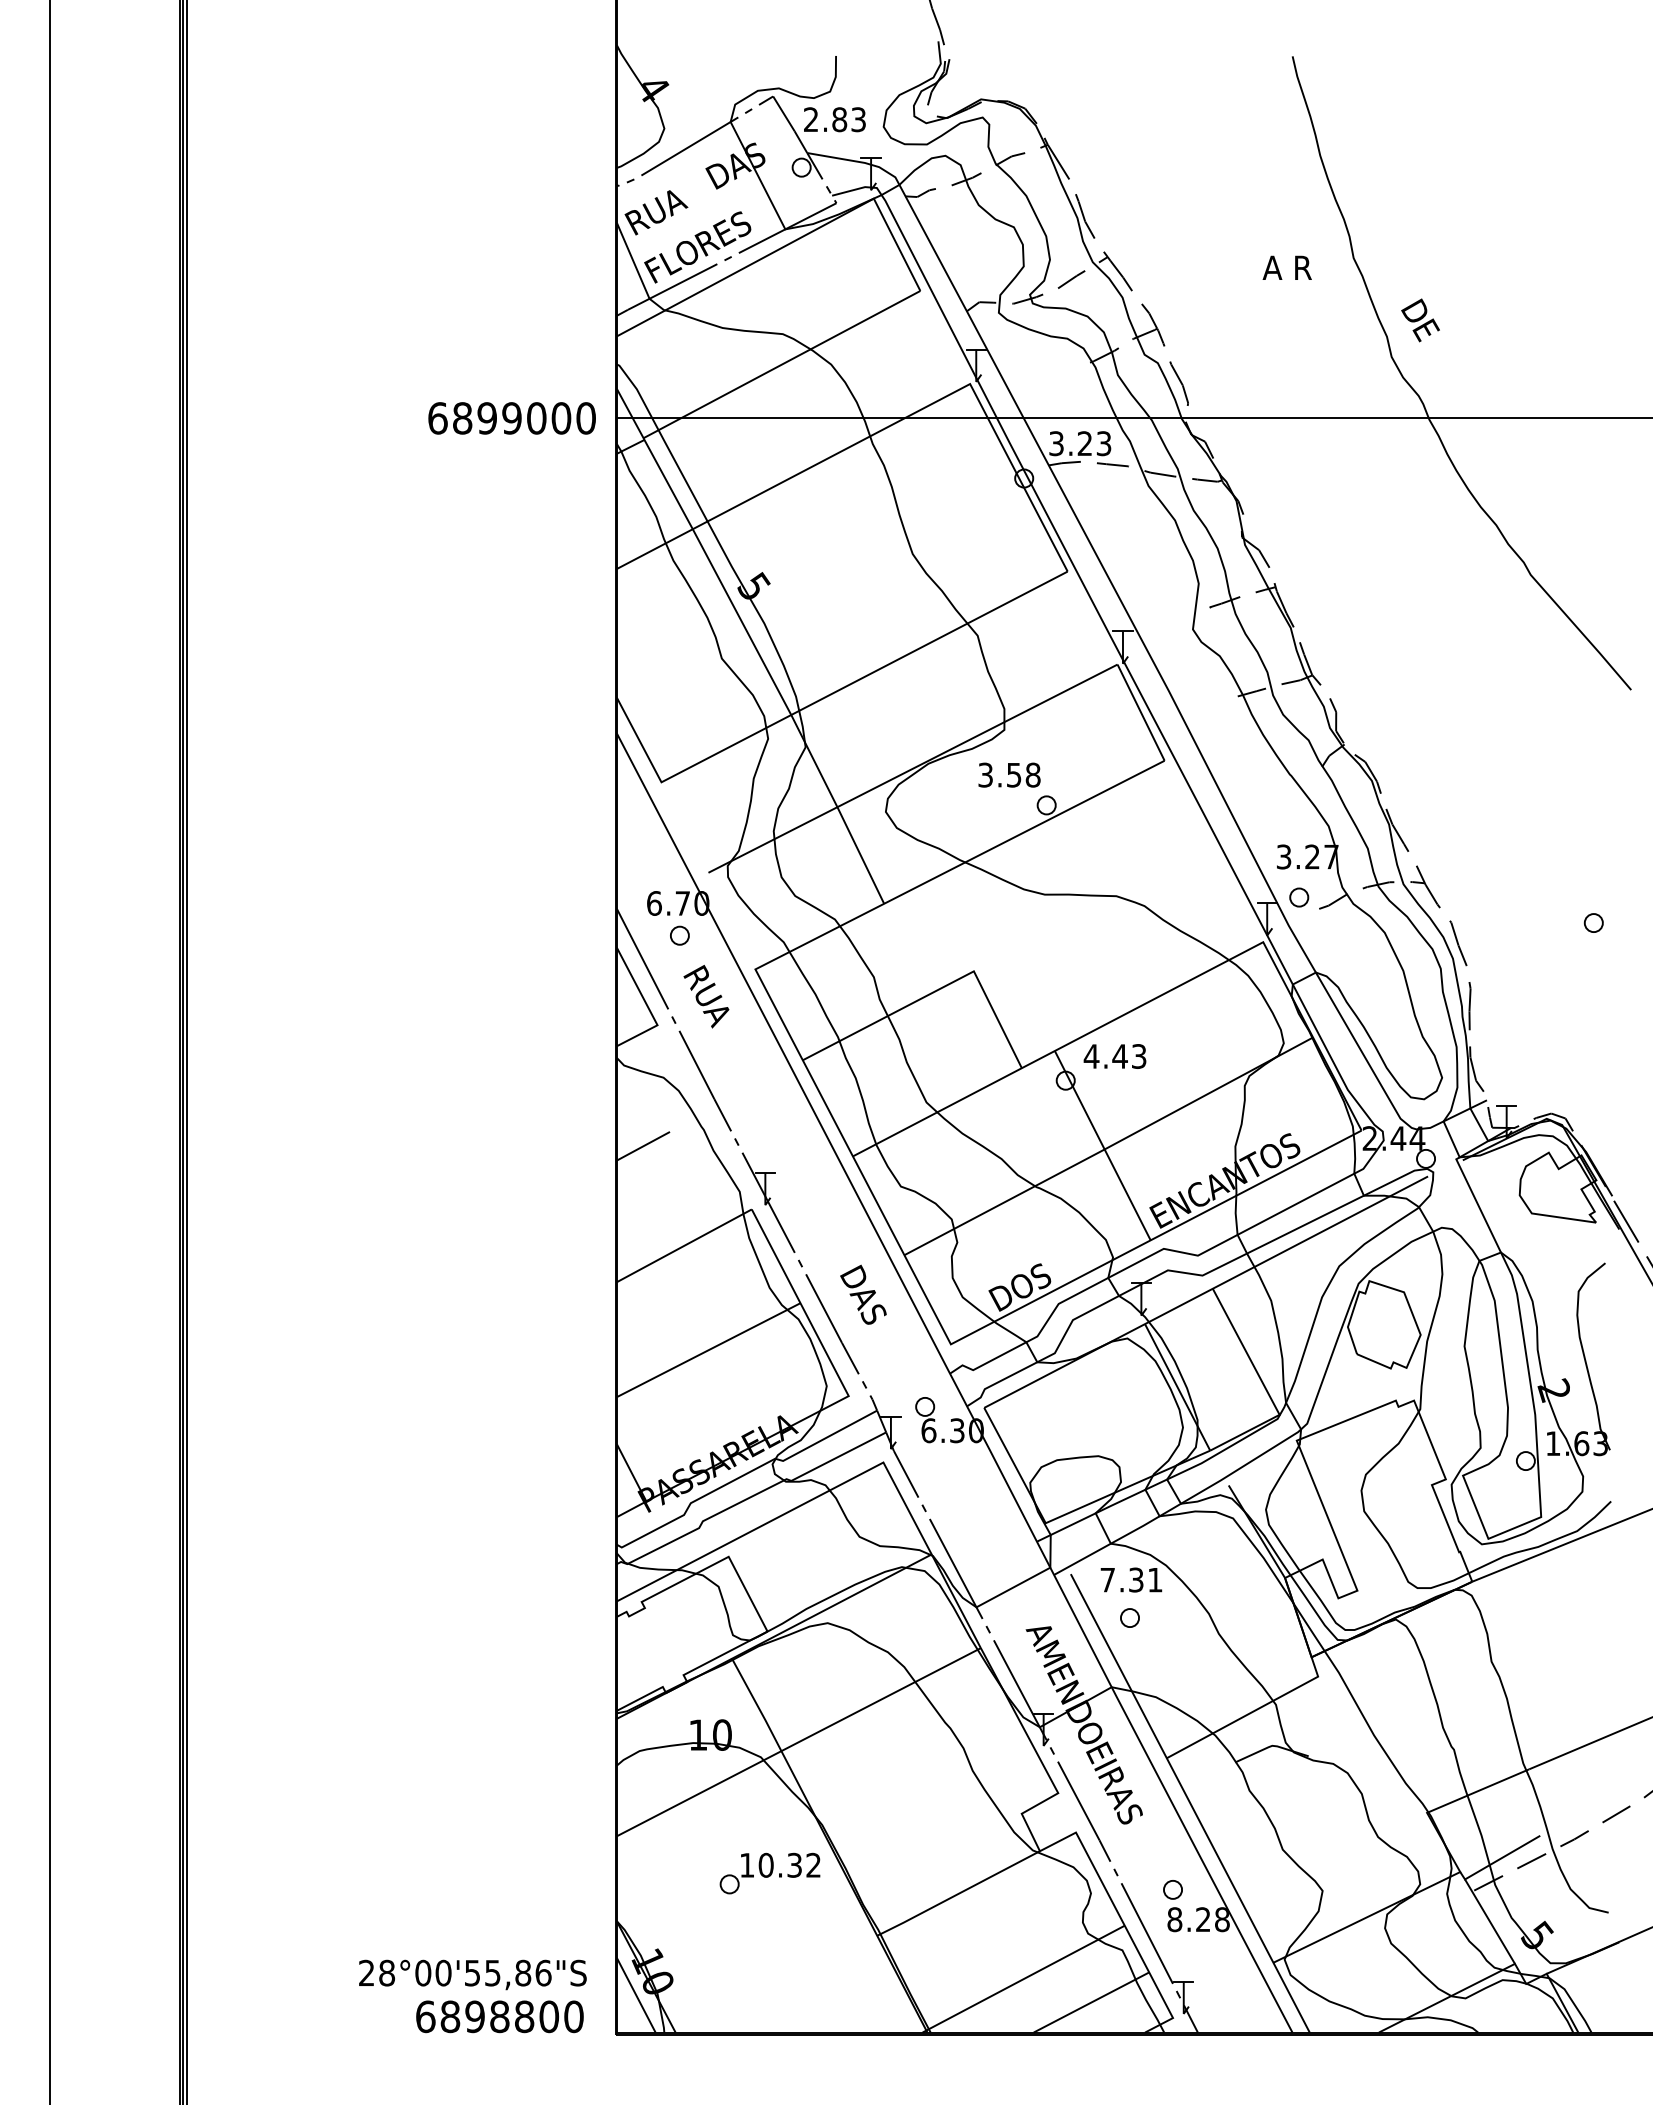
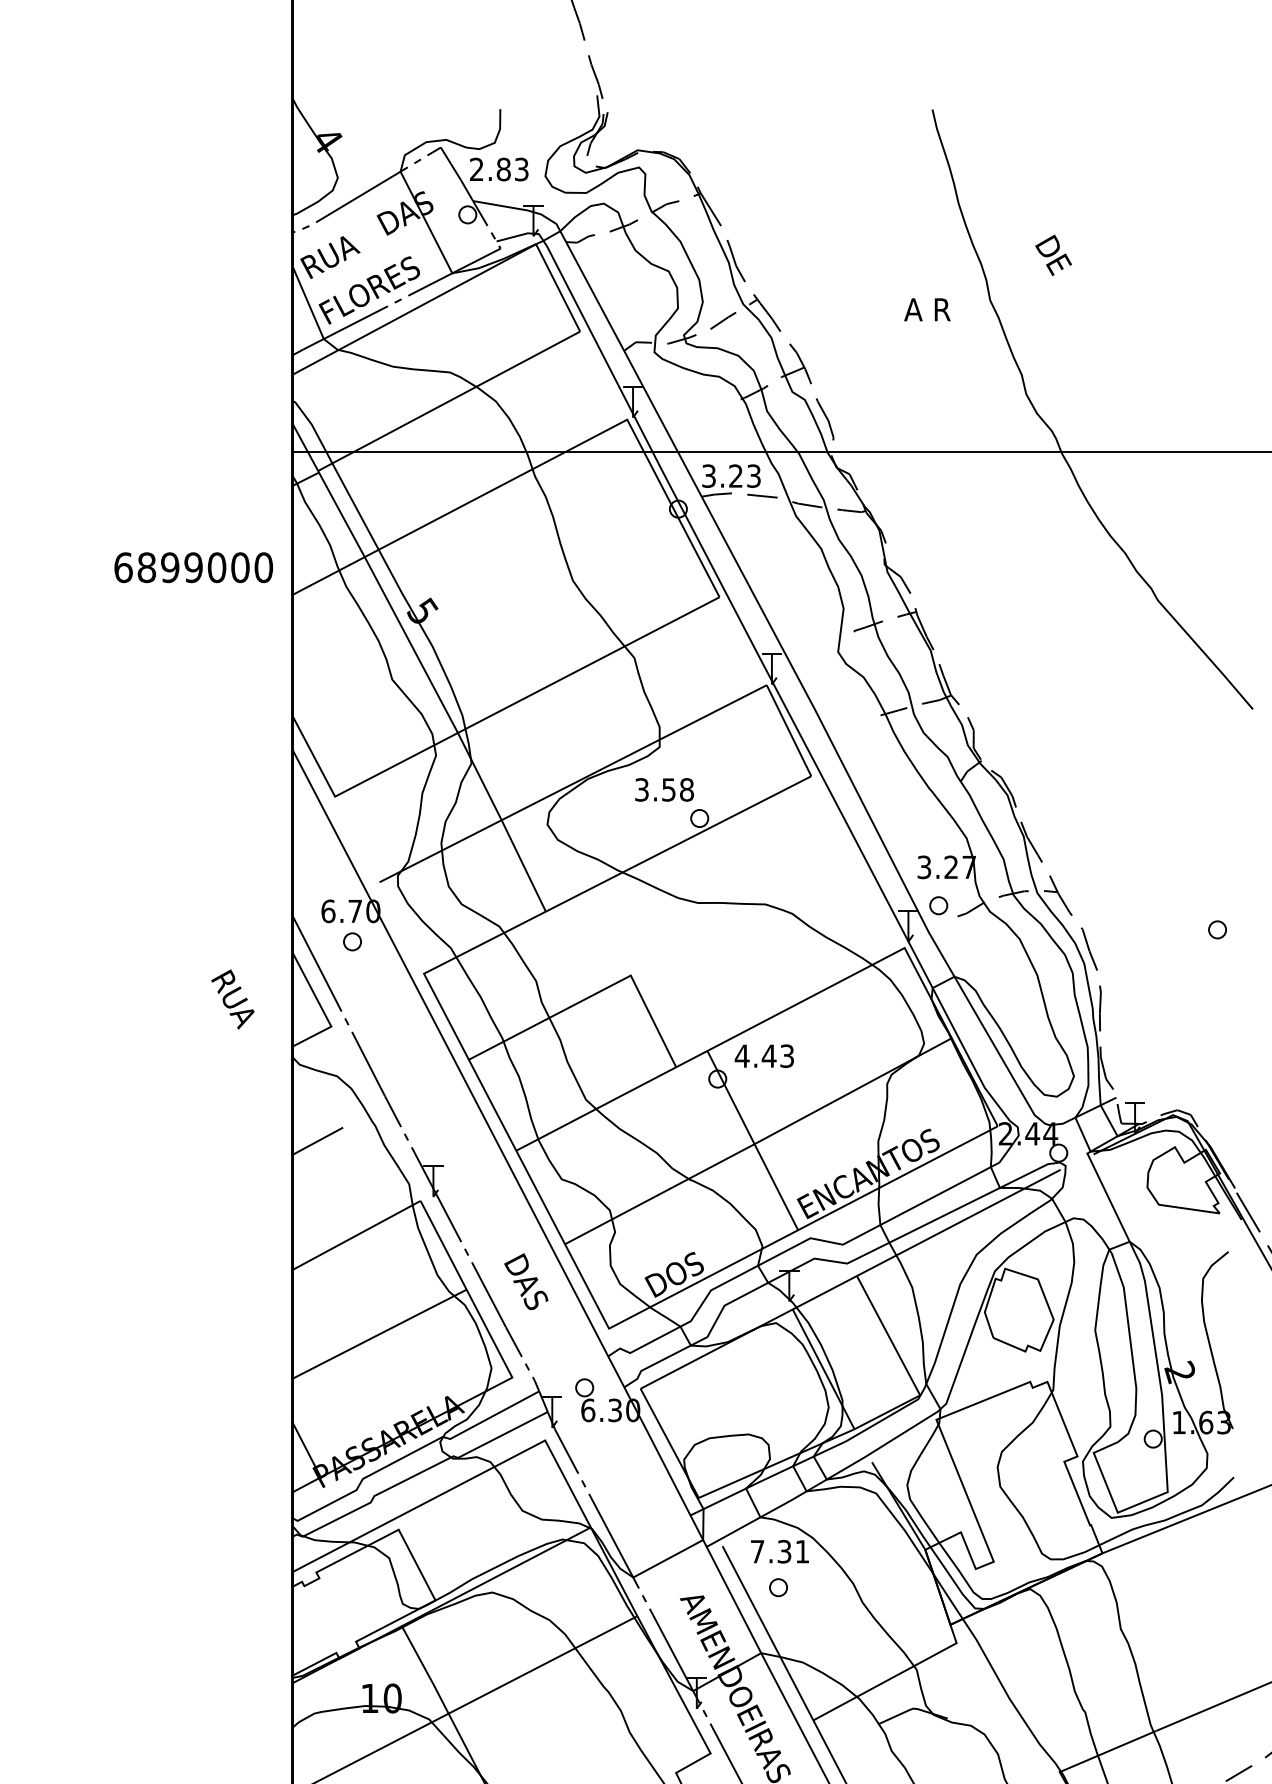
text: (1420, 320) -> (1053, 255), moved
text: (511, 418) -> (193, 567), moved
text: (706, 996) -> (232, 999), moved

